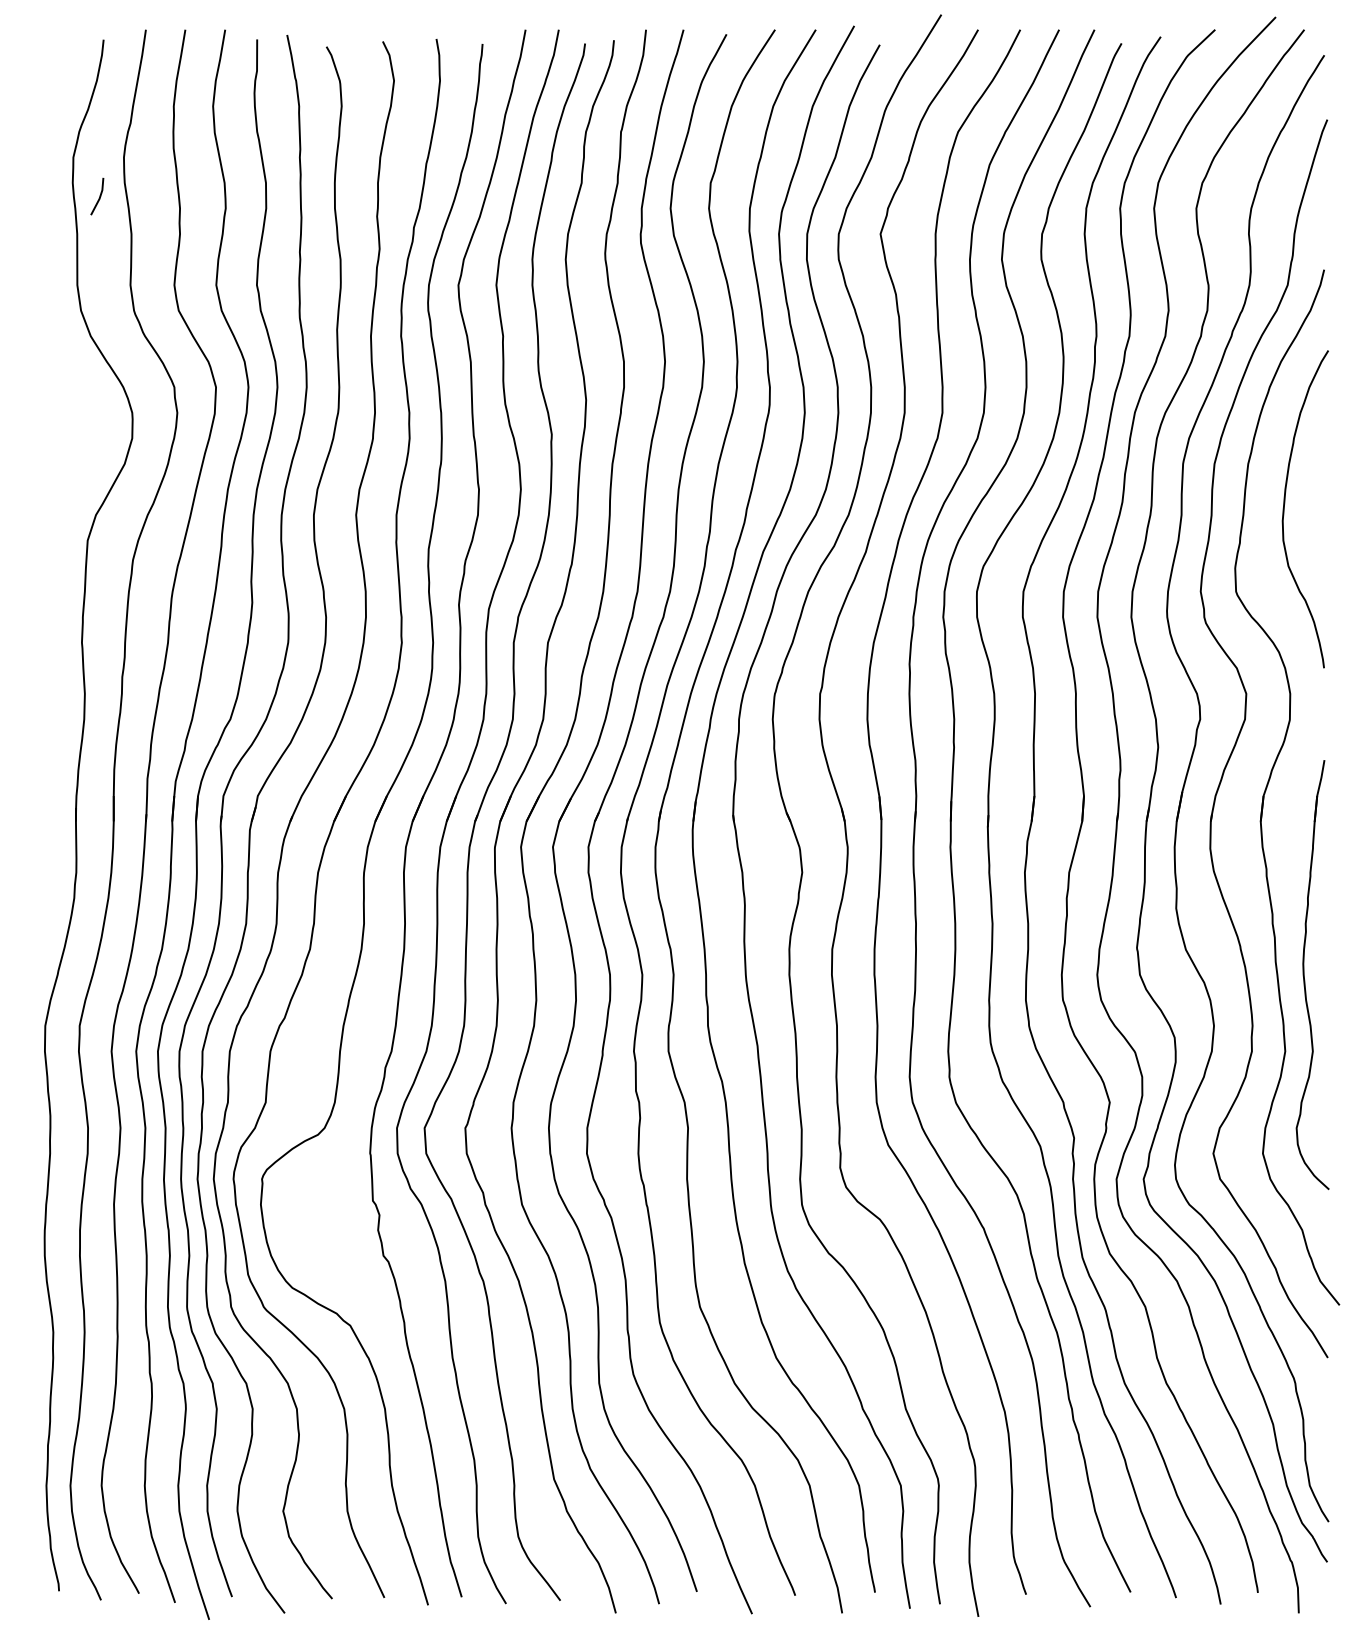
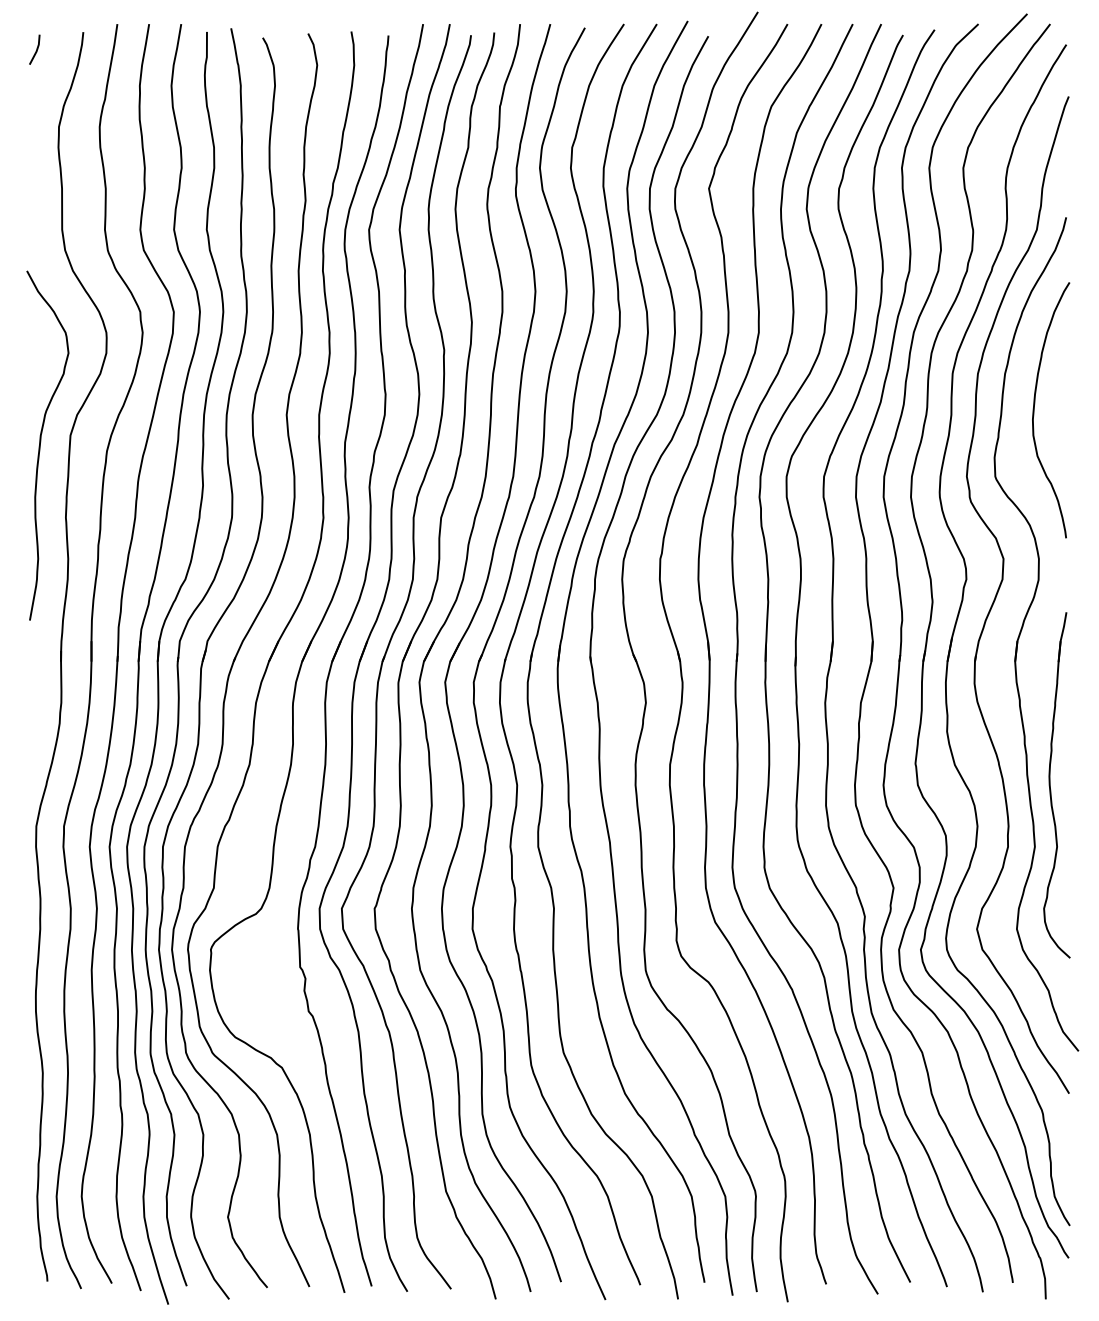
line: (99, 196) -> (36, 49), moved
curve: (50, 553) -> (40, 445), added

